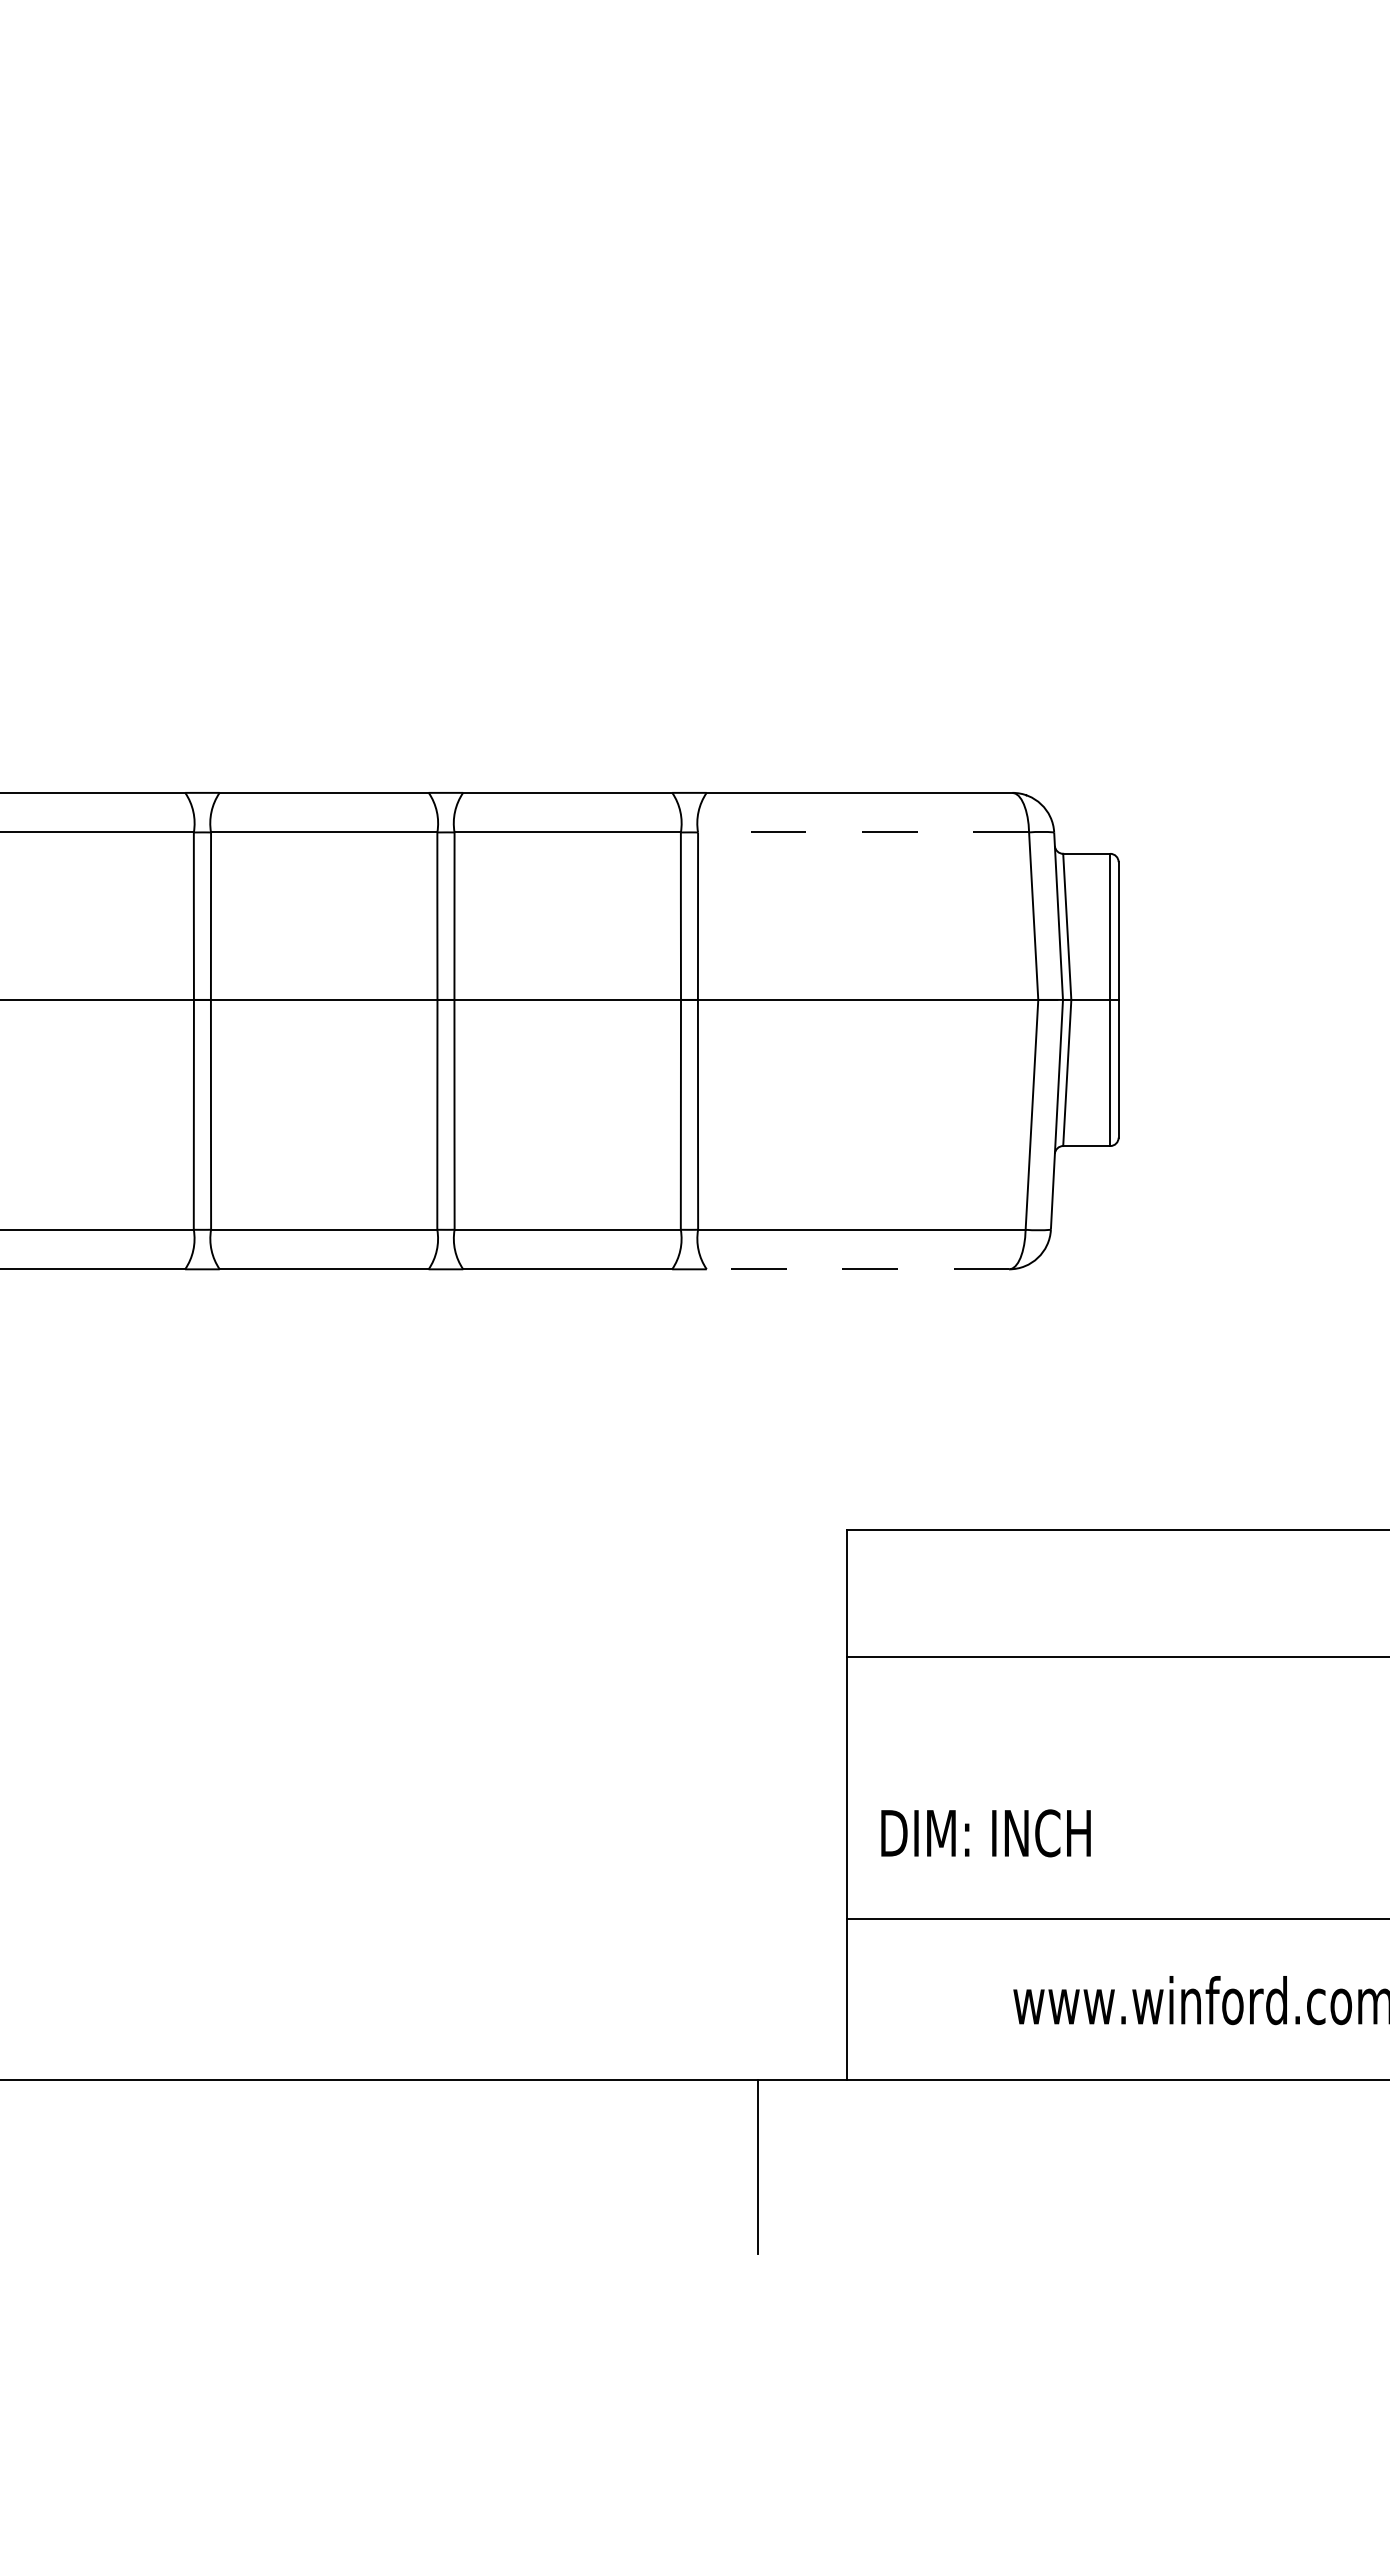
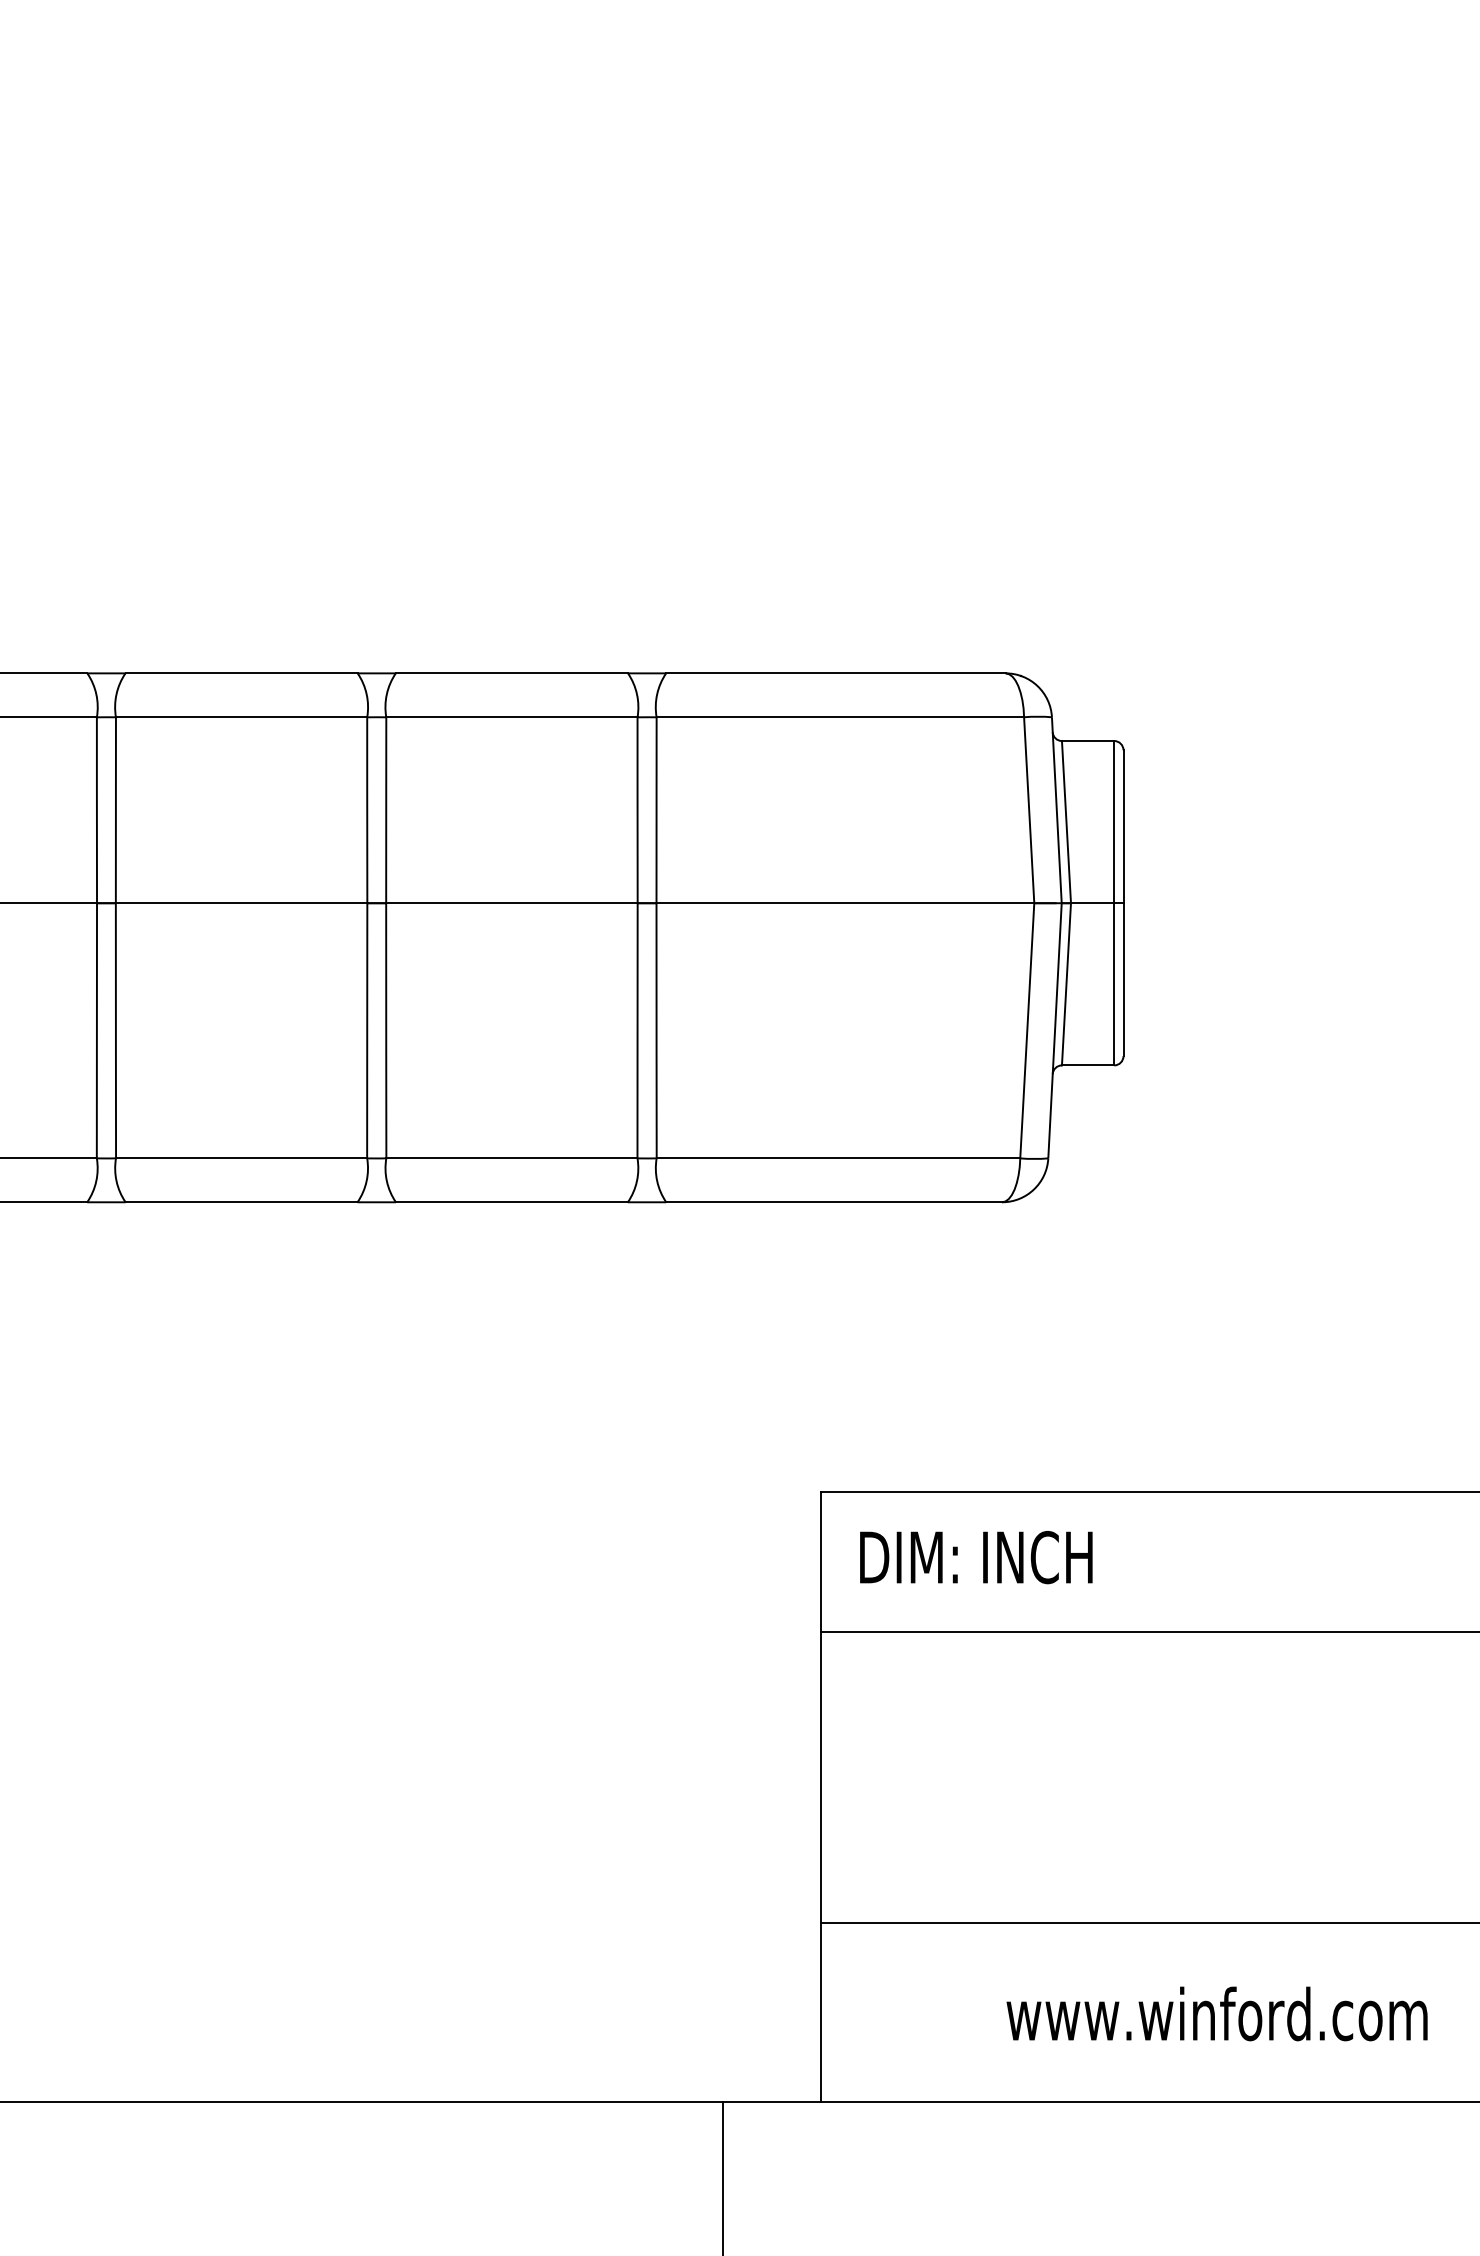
line: (863, 832) -> (840, 717), dashed -> solid
line: (857, 1269) -> (833, 1202), dashed -> solid
text: (985, 1833) -> (975, 1557), moved

